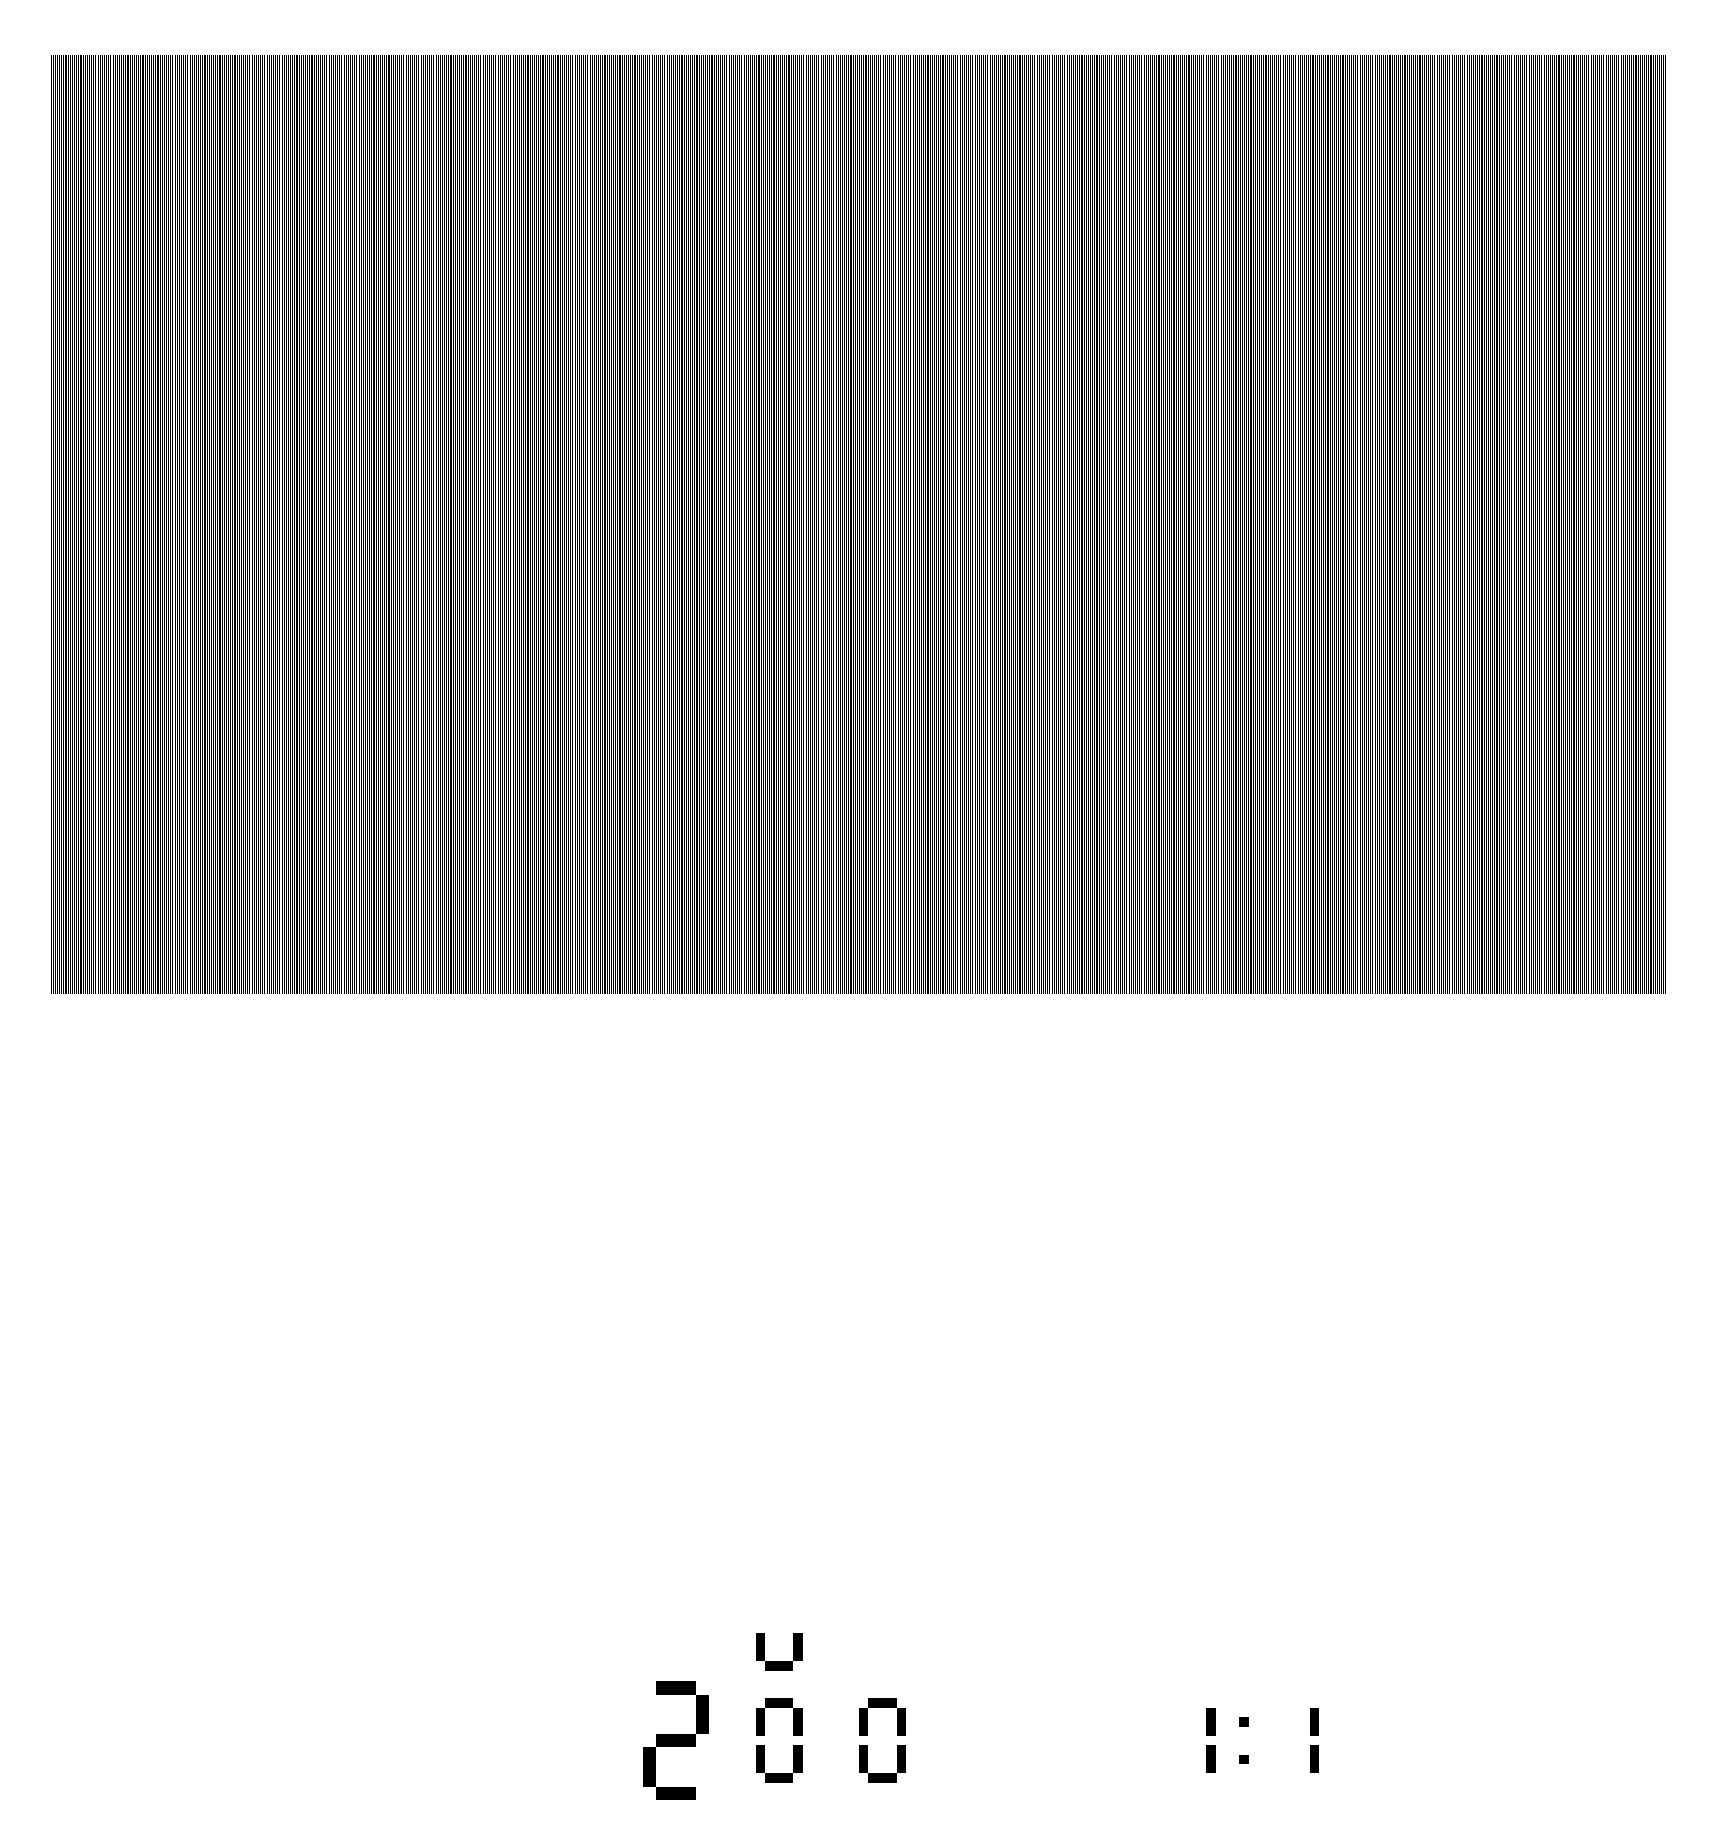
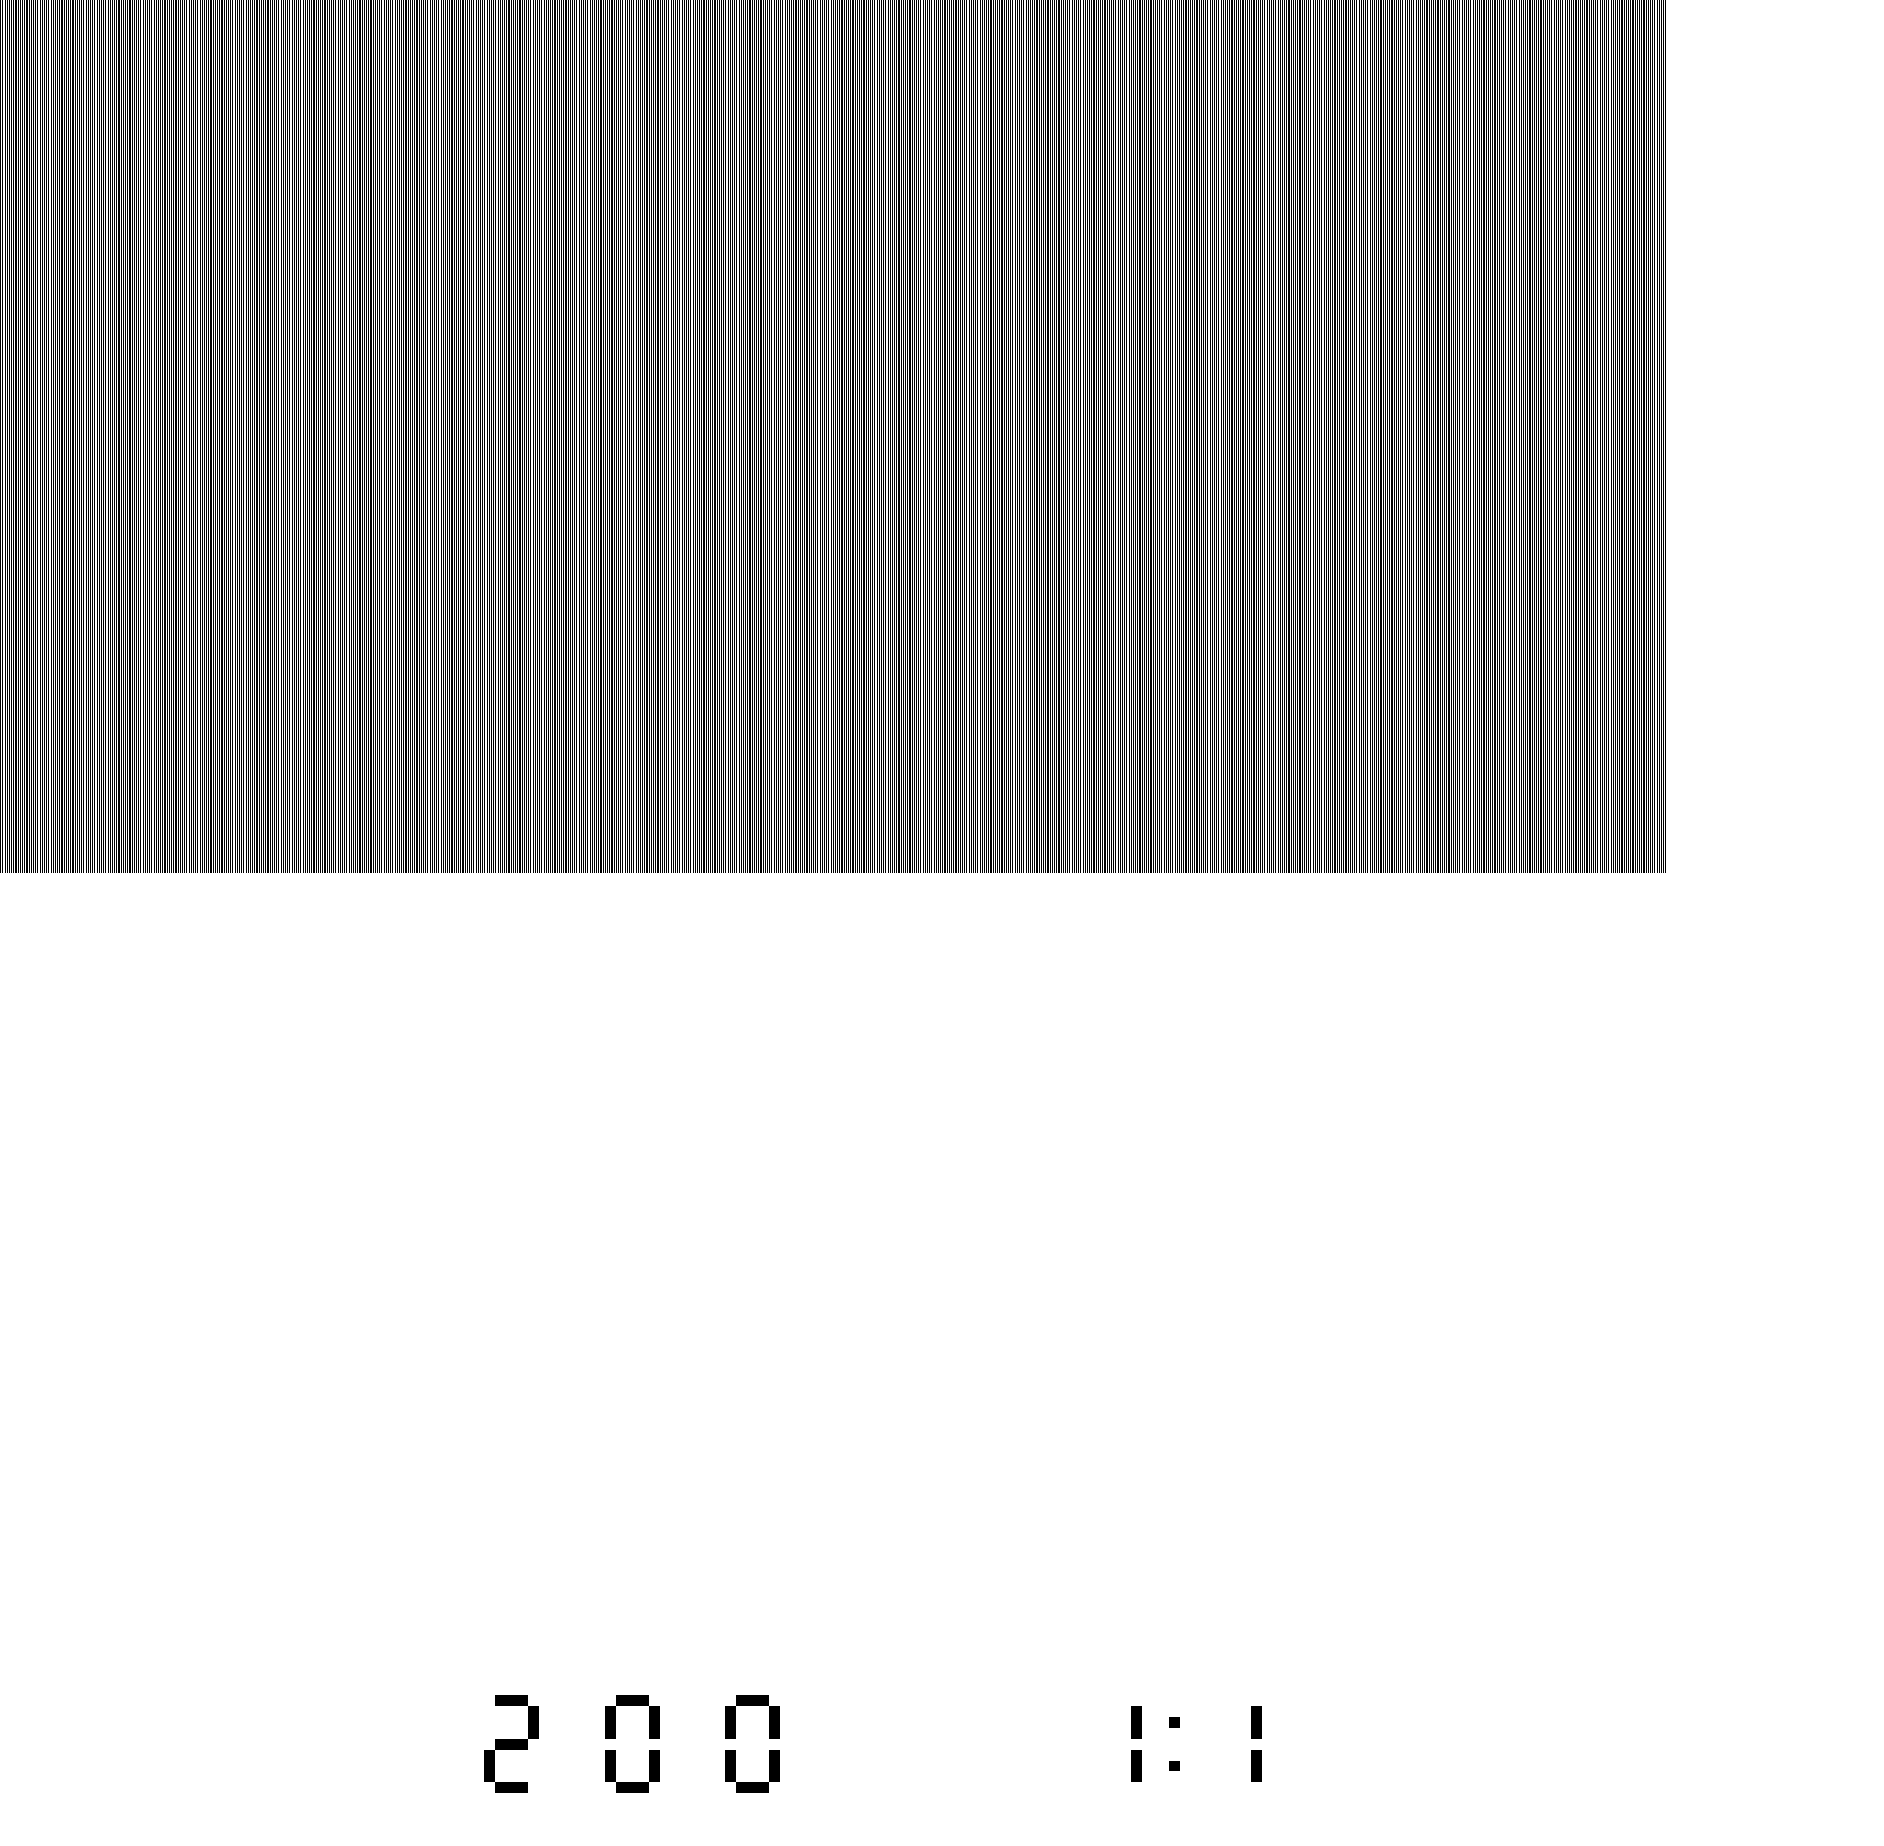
part: (779, 1661) -> (632, 1651), removed
part: (675, 1740) -> (511, 1743), size x0.71

